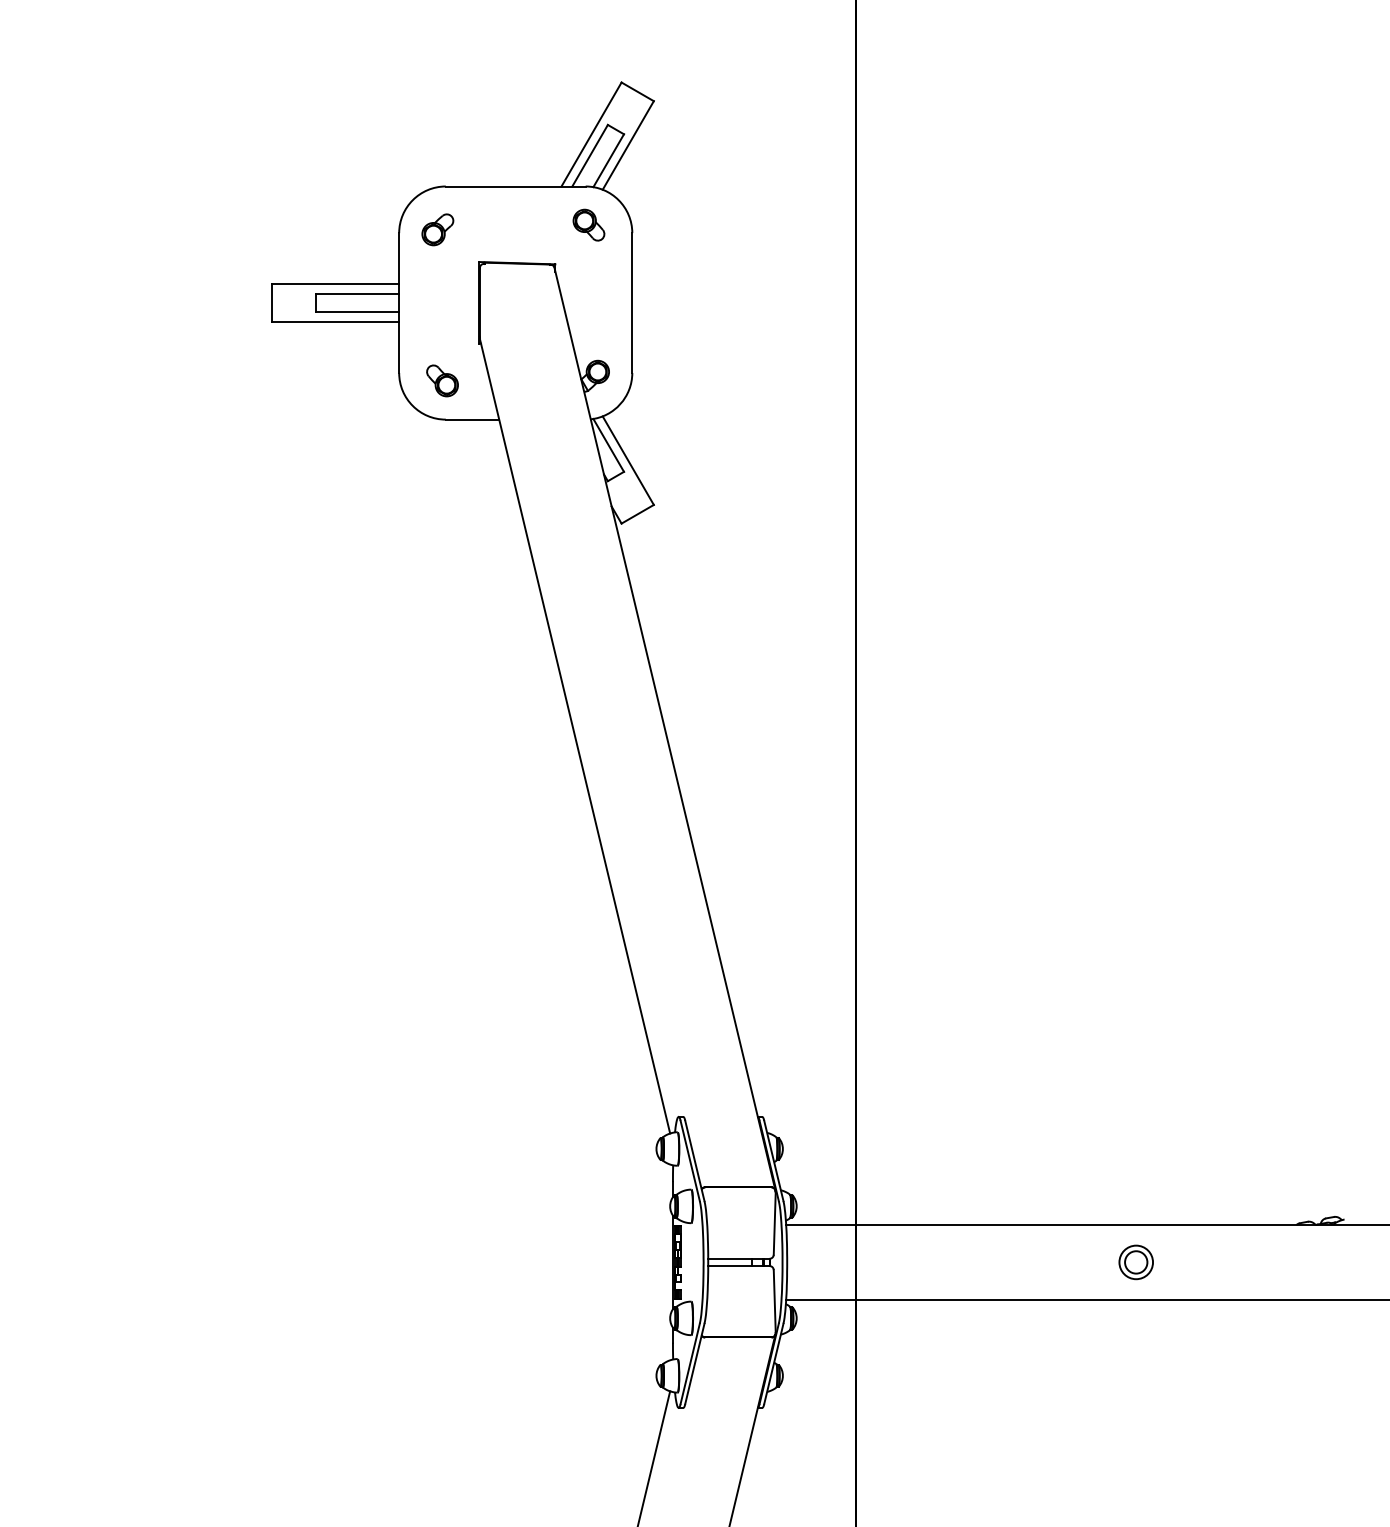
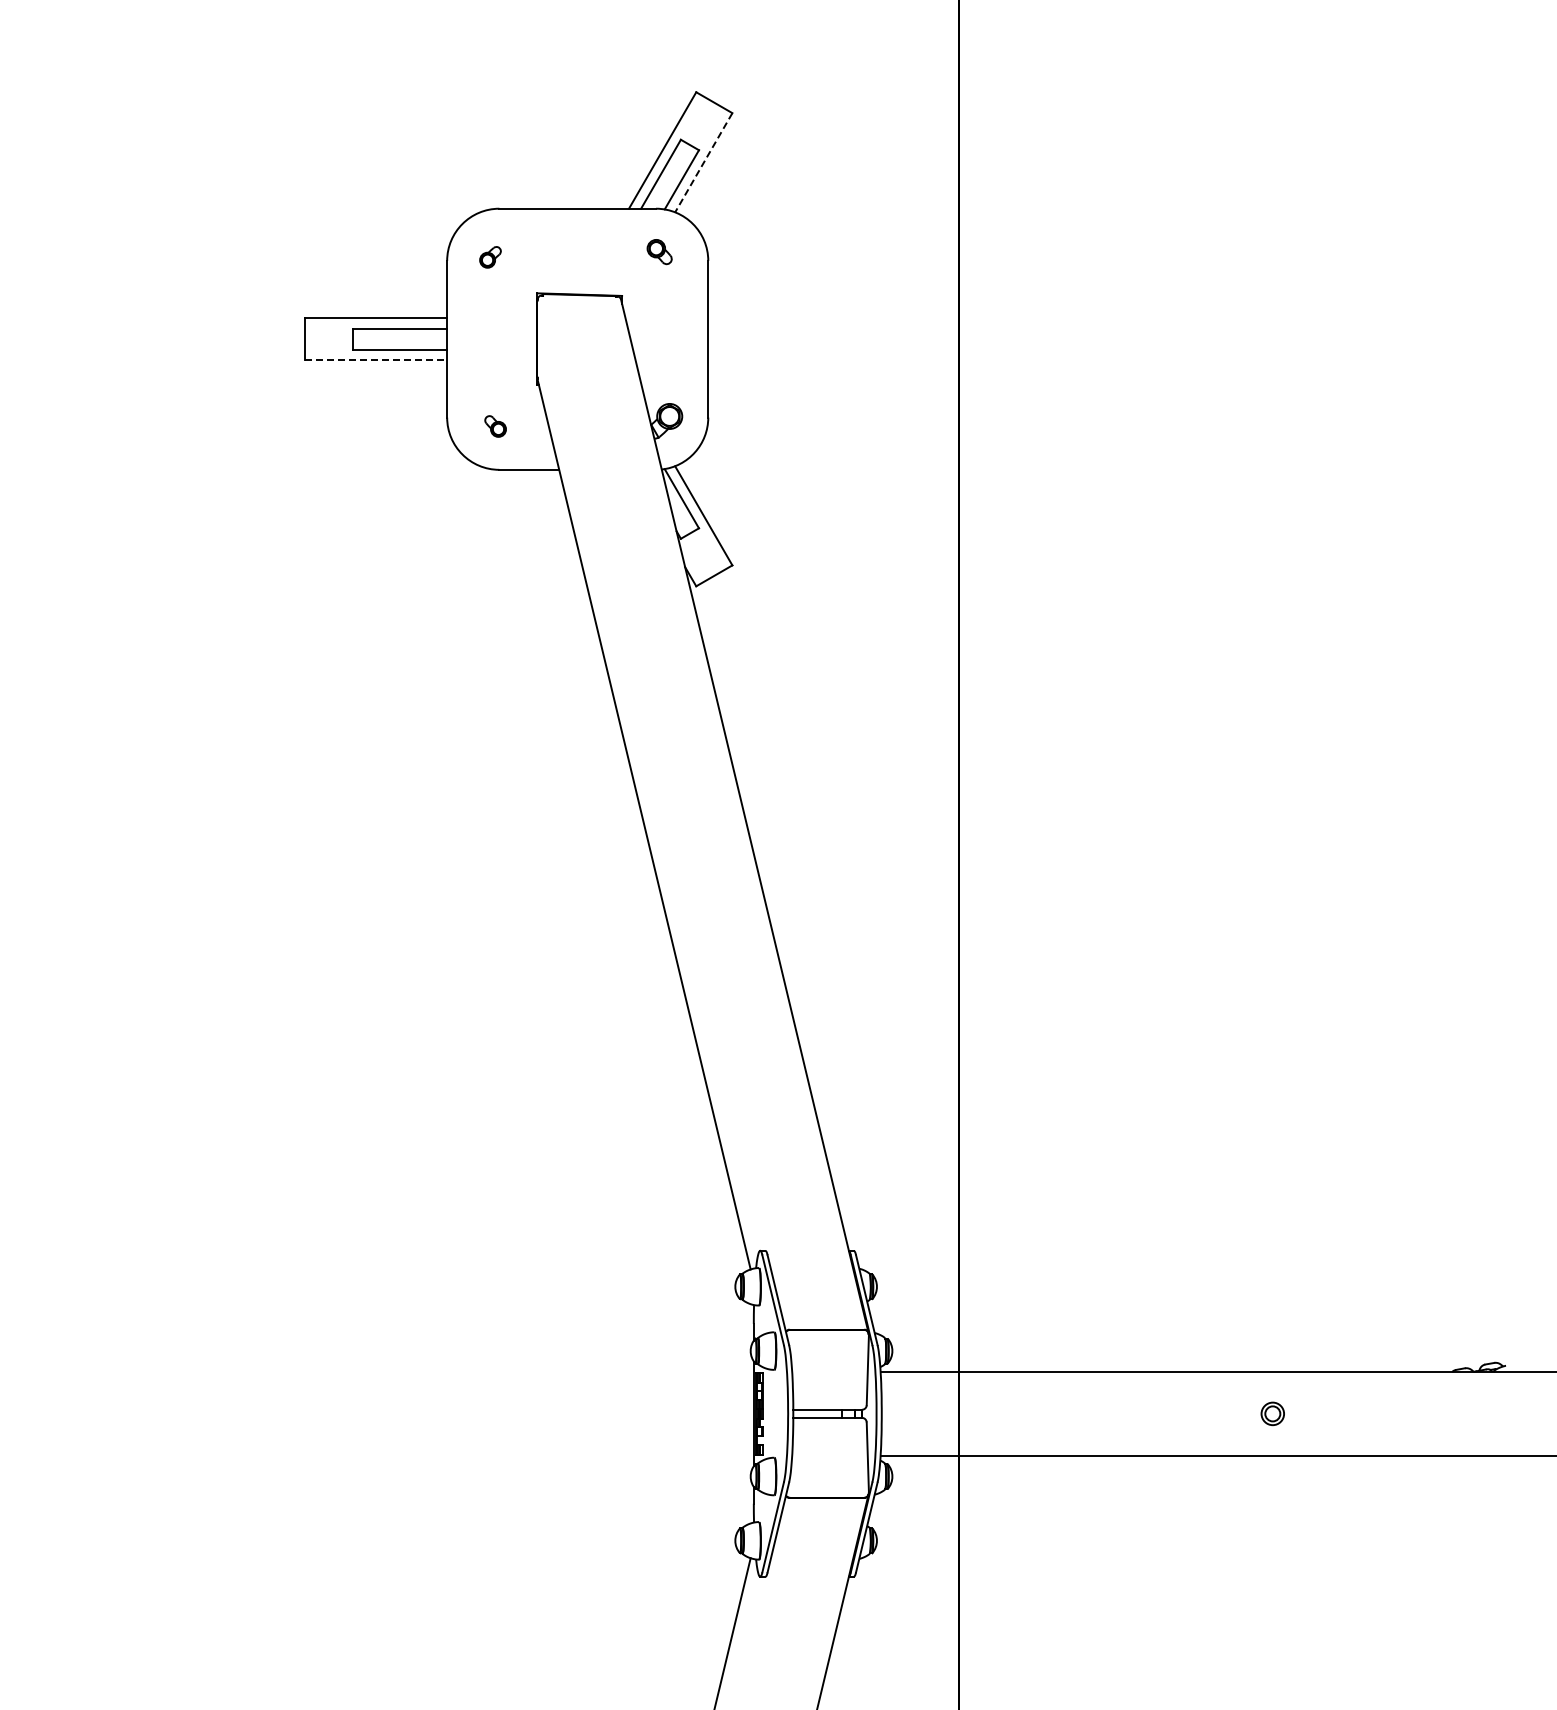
line: (628, 146) -> (703, 163), solid -> dashed
part: (588, 224) -> (659, 251), size x0.7
part: (437, 230) -> (490, 257), size x0.6
line: (336, 322) -> (376, 360), solid -> dashed
part: (442, 380) -> (495, 426), size x0.6
part: (1136, 1262) -> (1272, 1413), size x0.6

